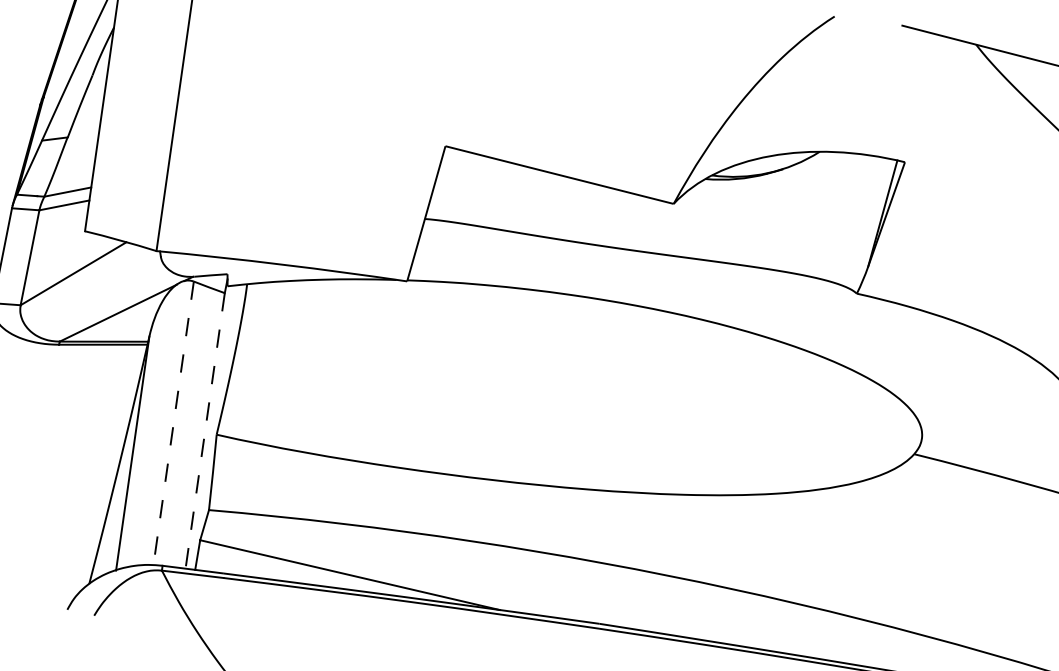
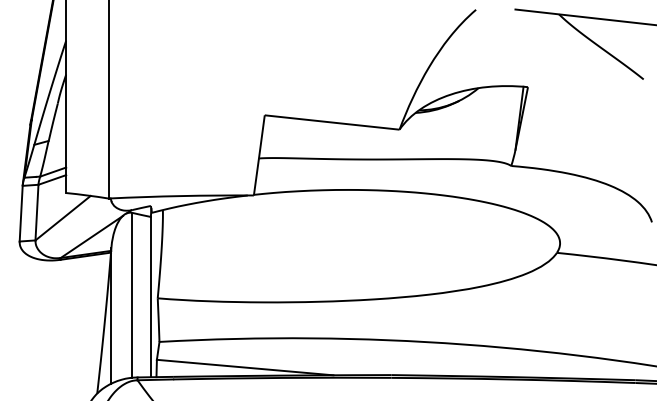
line: (173, 423) -> (132, 295), dashed -> solid
line: (204, 431) -> (150, 297), dashed -> solid

